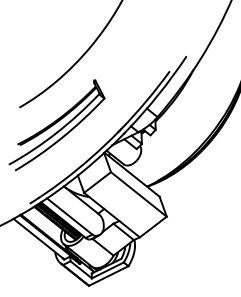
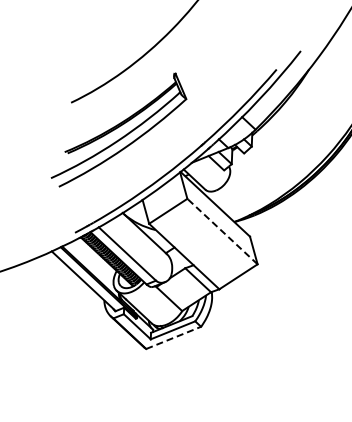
line: (138, 194) -> (222, 231), solid -> dashed
line: (108, 275) -> (173, 337), solid -> dashed

